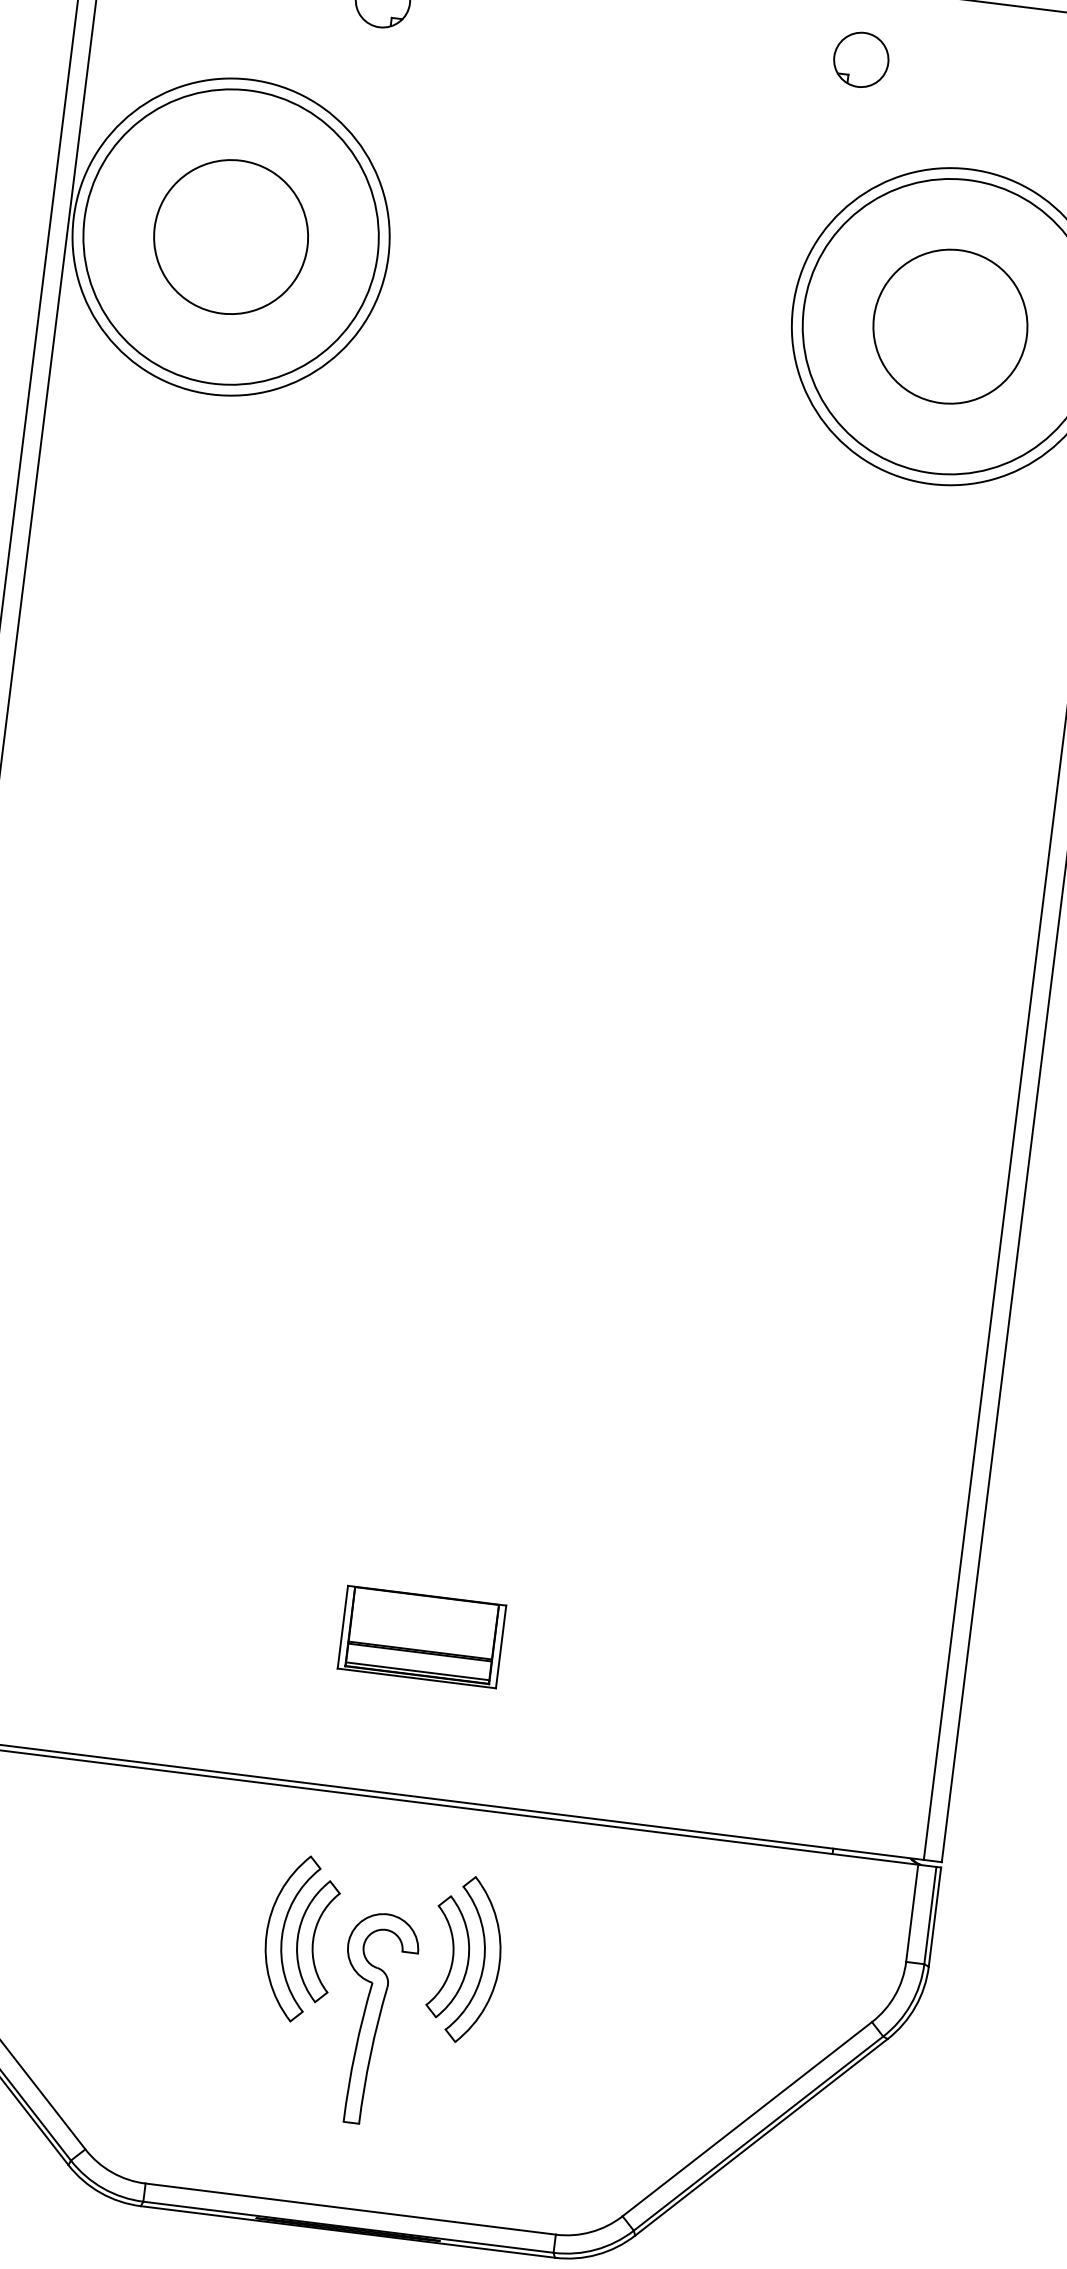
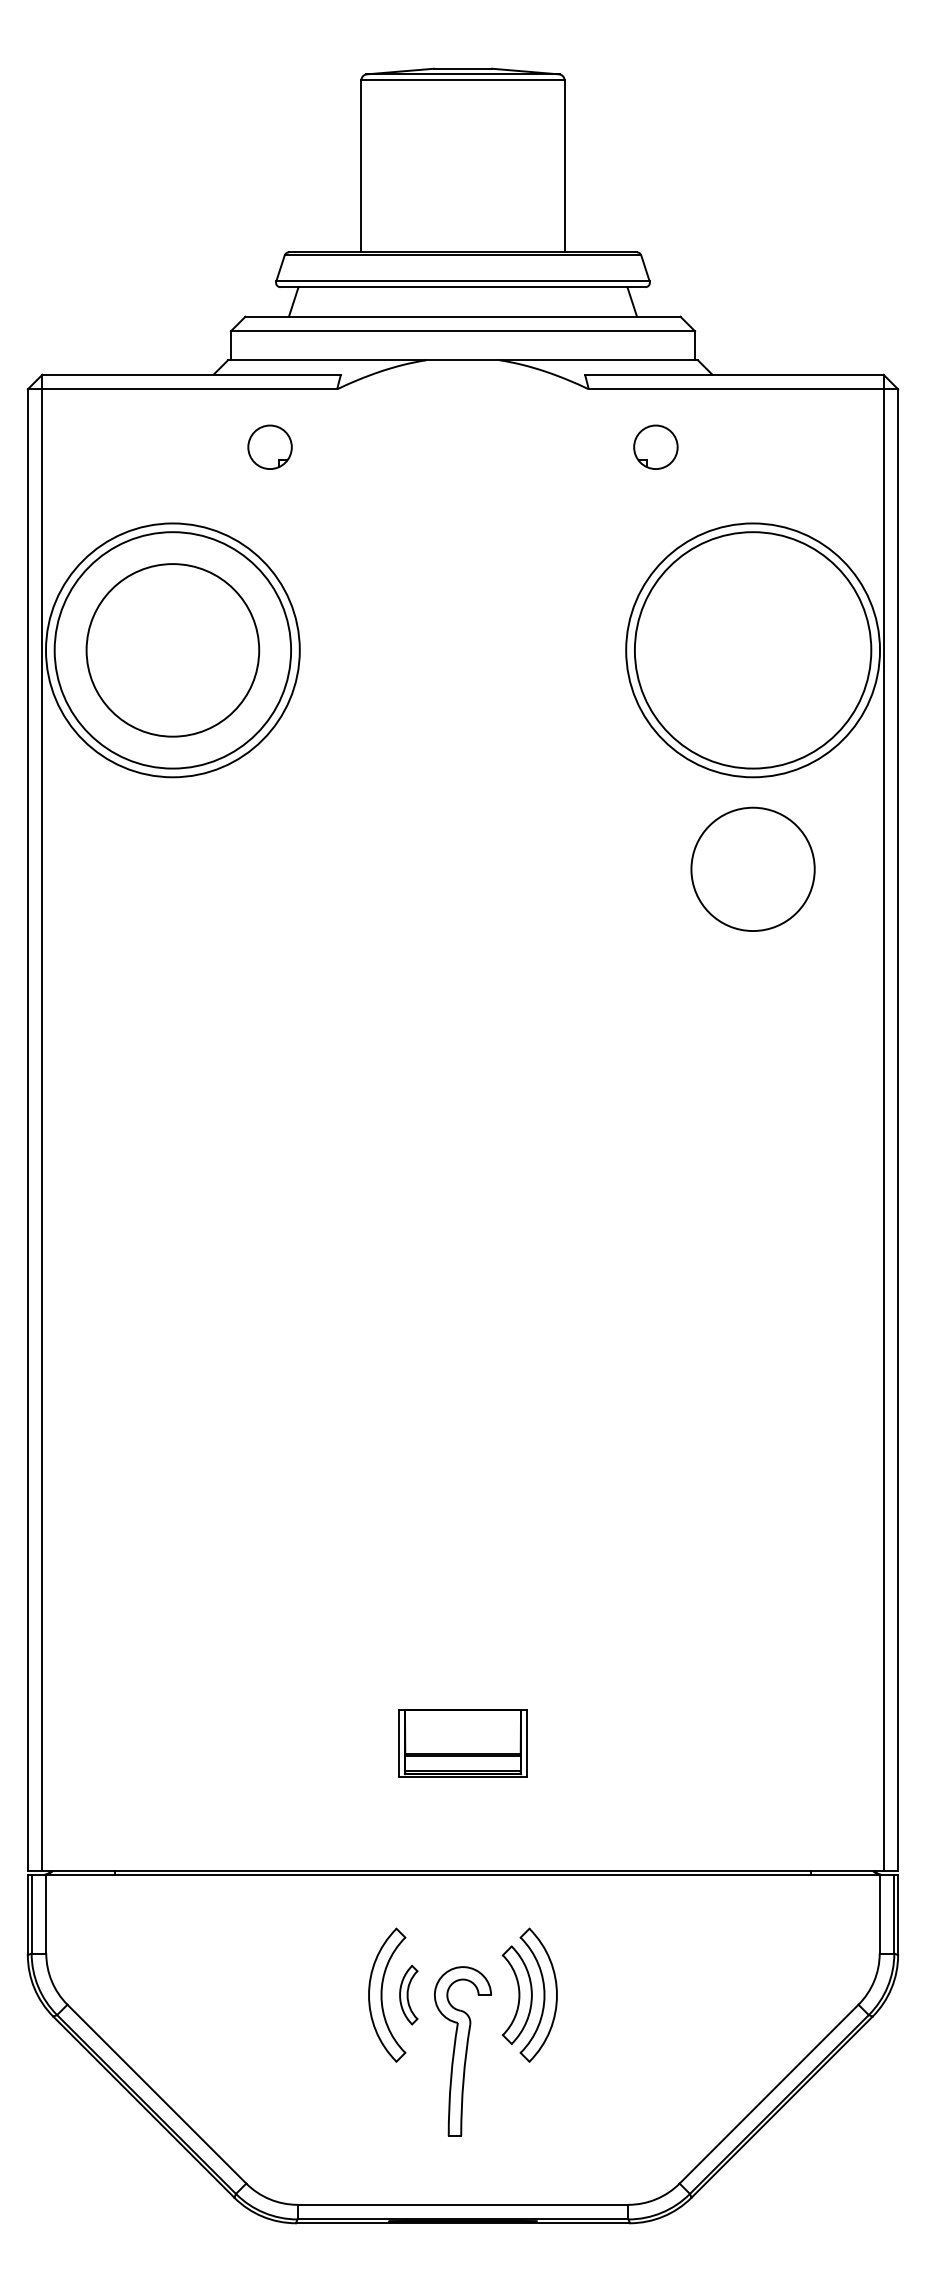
circle: (230, 237) -> (172, 650), size x1.4
circle: (949, 325) -> (752, 868), moved
part: (315, 1939) -> (408, 1994), size x0.6

